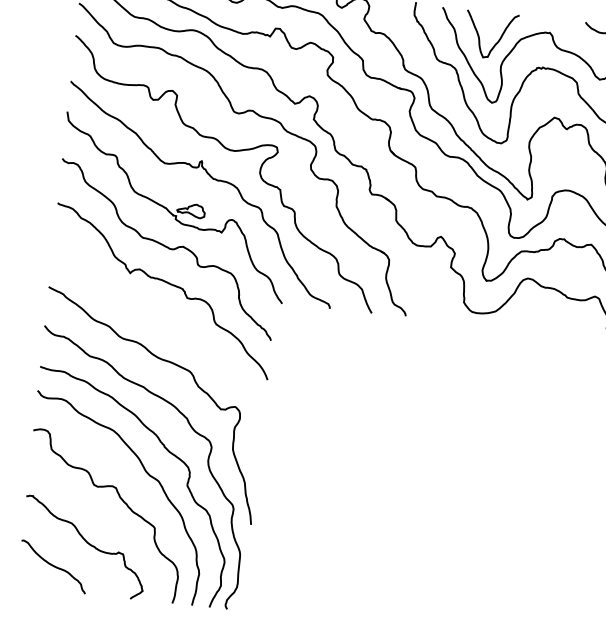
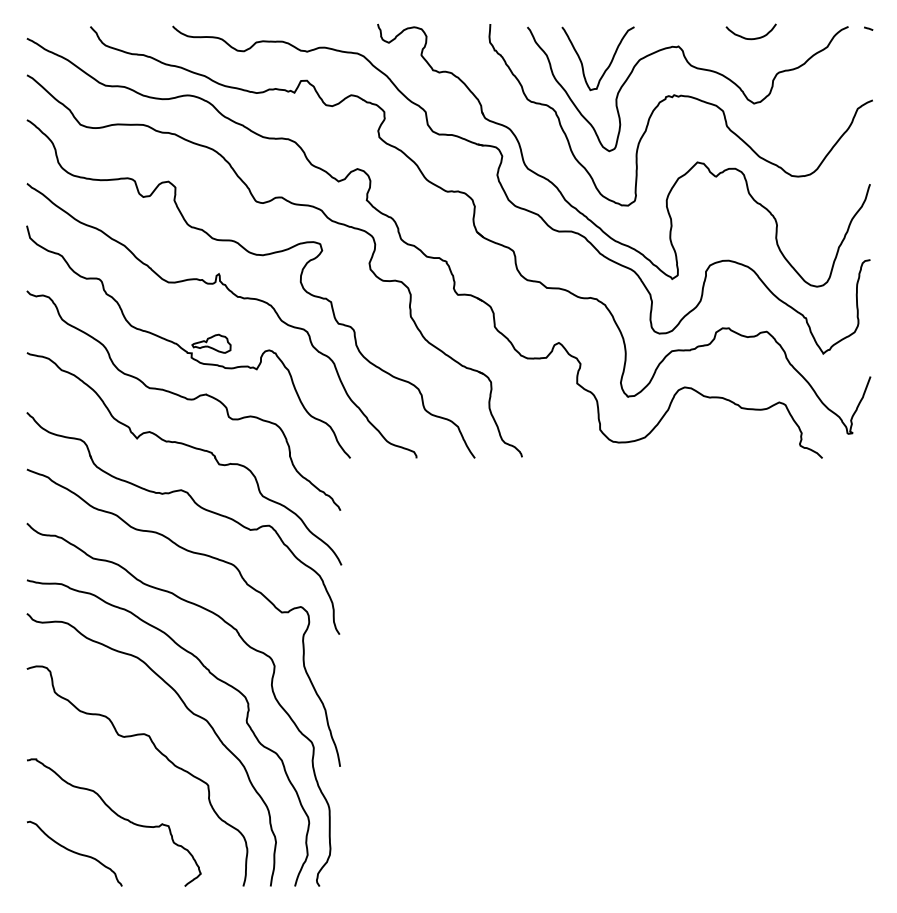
part: (167, 325) -> (196, 505), added

